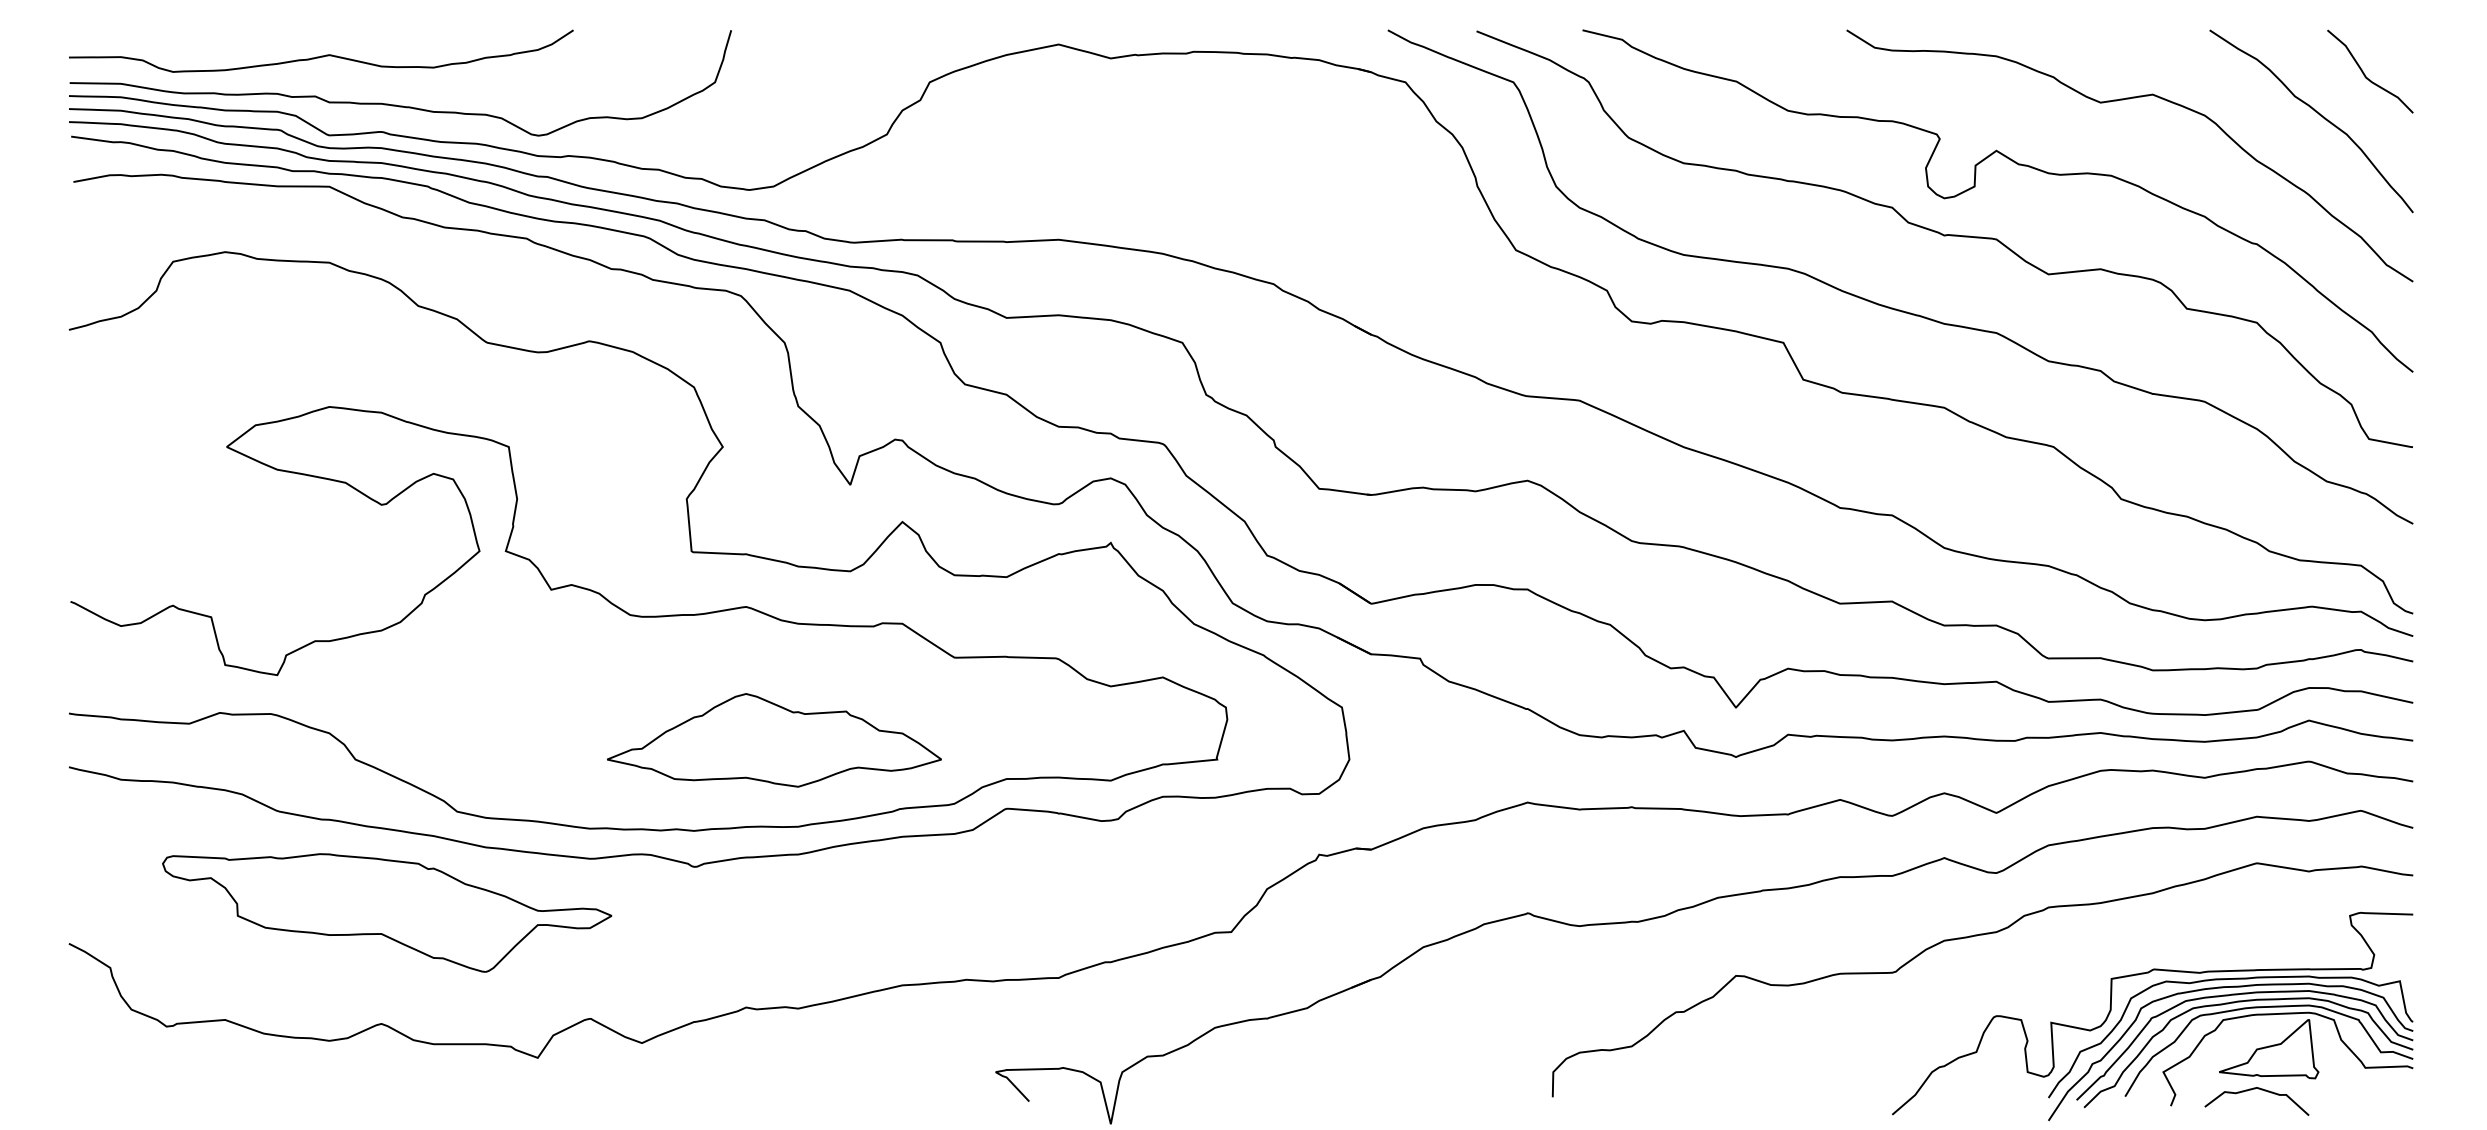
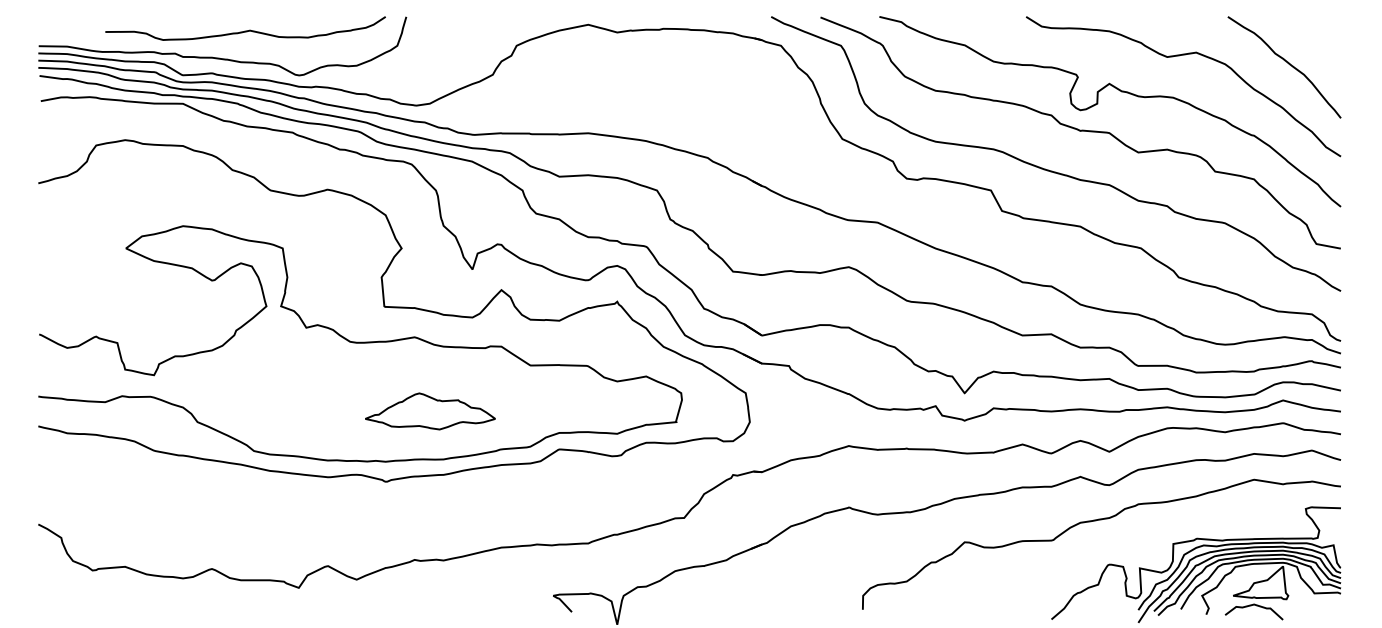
curve: (321, 54) -> (245, 30), moved
curve: (2365, 72) -> (1314, 40), removed
part: (774, 740) -> (430, 411), size x0.7
part: (385, 911) -> (214, 506), removed

